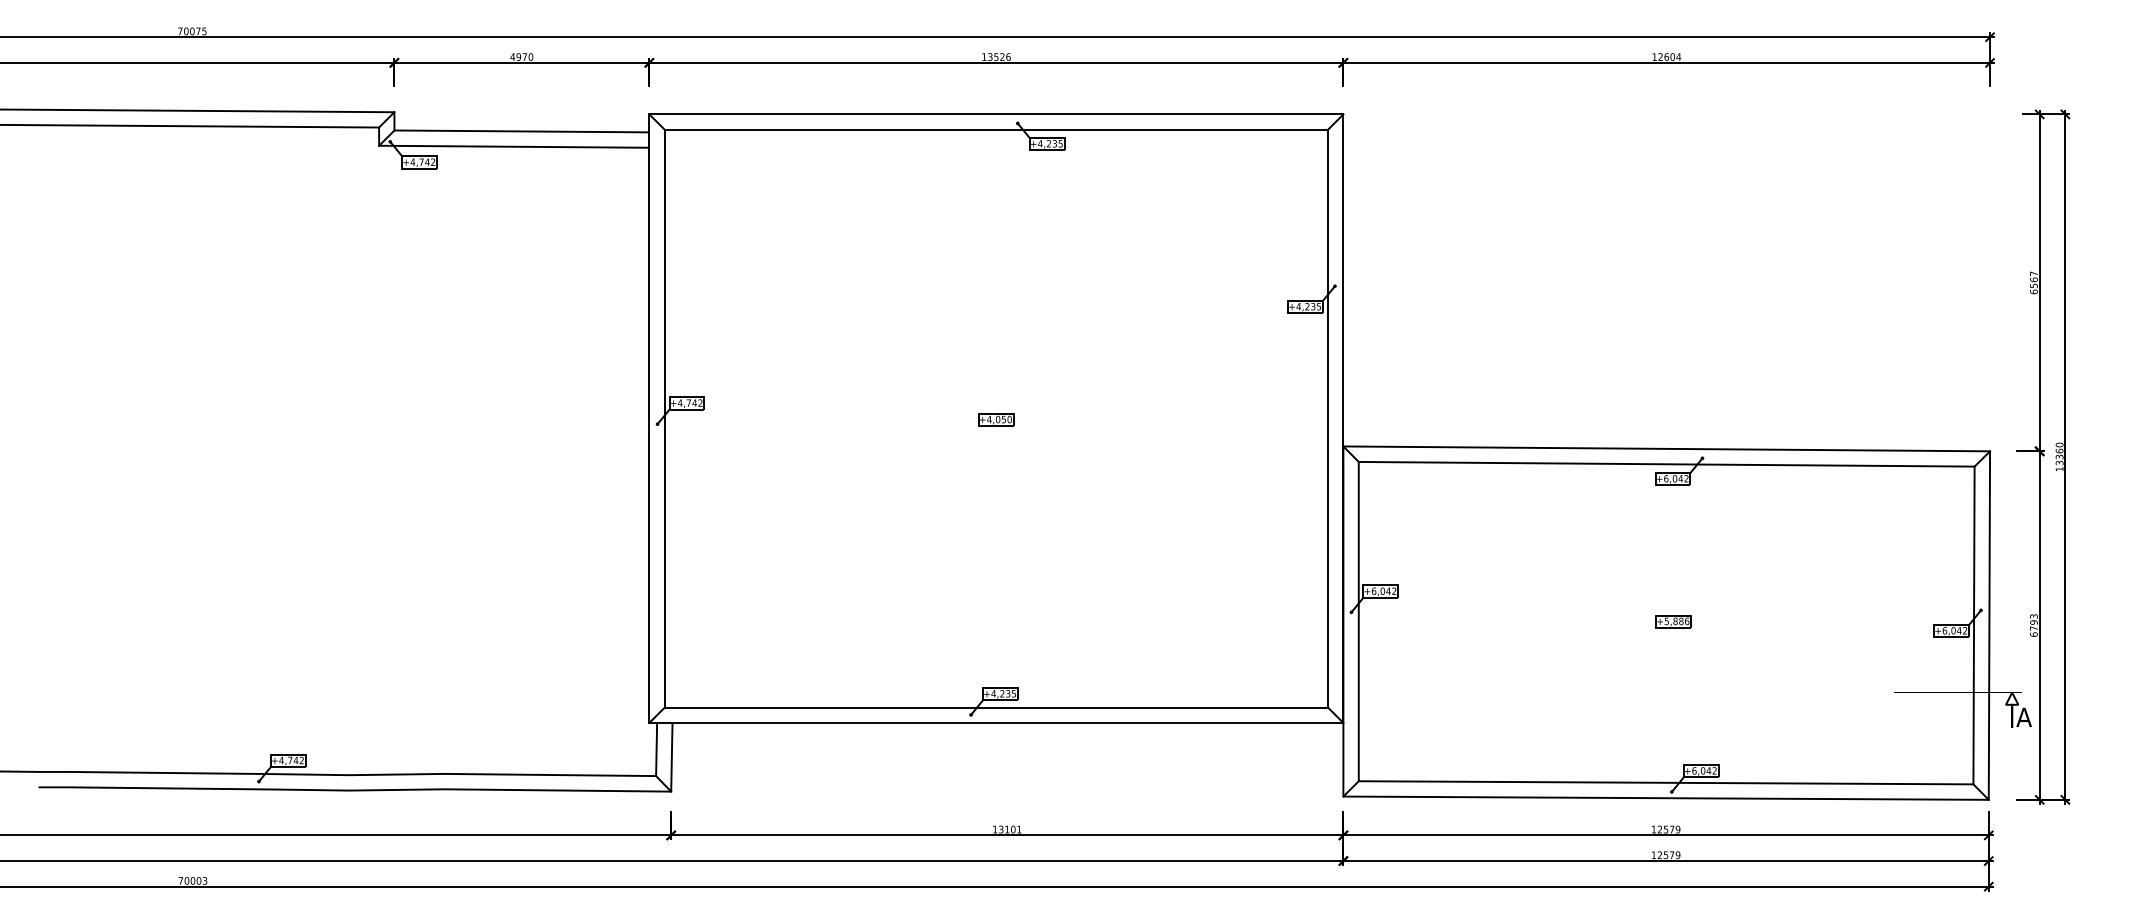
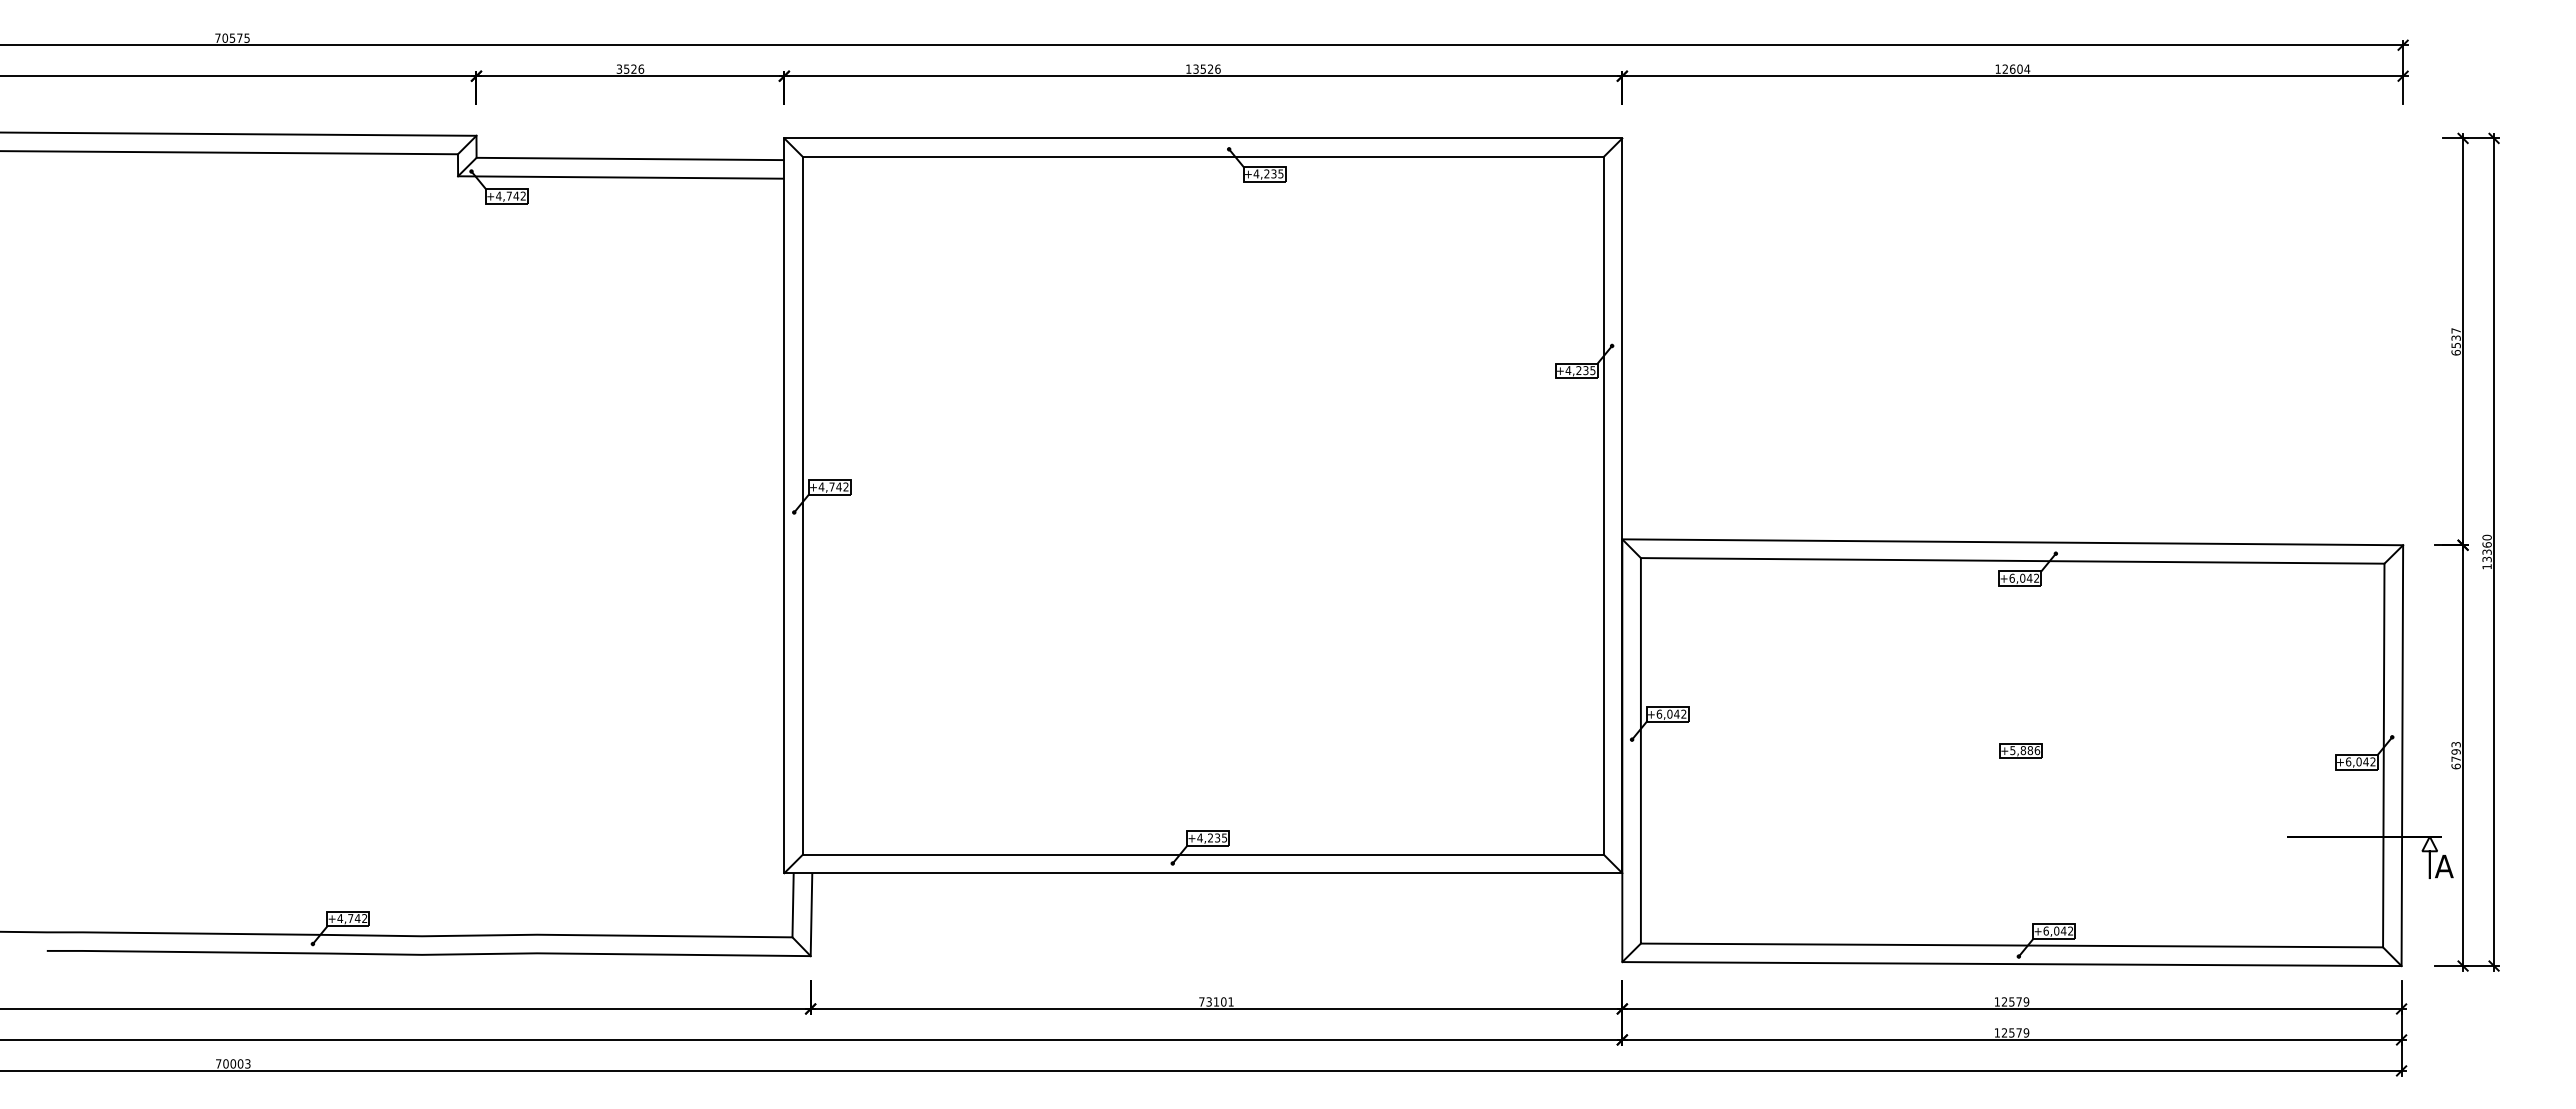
text: (192, 30) -> (232, 37), 70075 -> 70575
text: (521, 56) -> (630, 68), 4970 -> 3526
text: (2033, 279) -> (2455, 337), 6567 -> 6537
part: (995, 420) -> (1202, 507), removed
text: (994, 829) -> (1201, 1001), 13101 -> 73101

